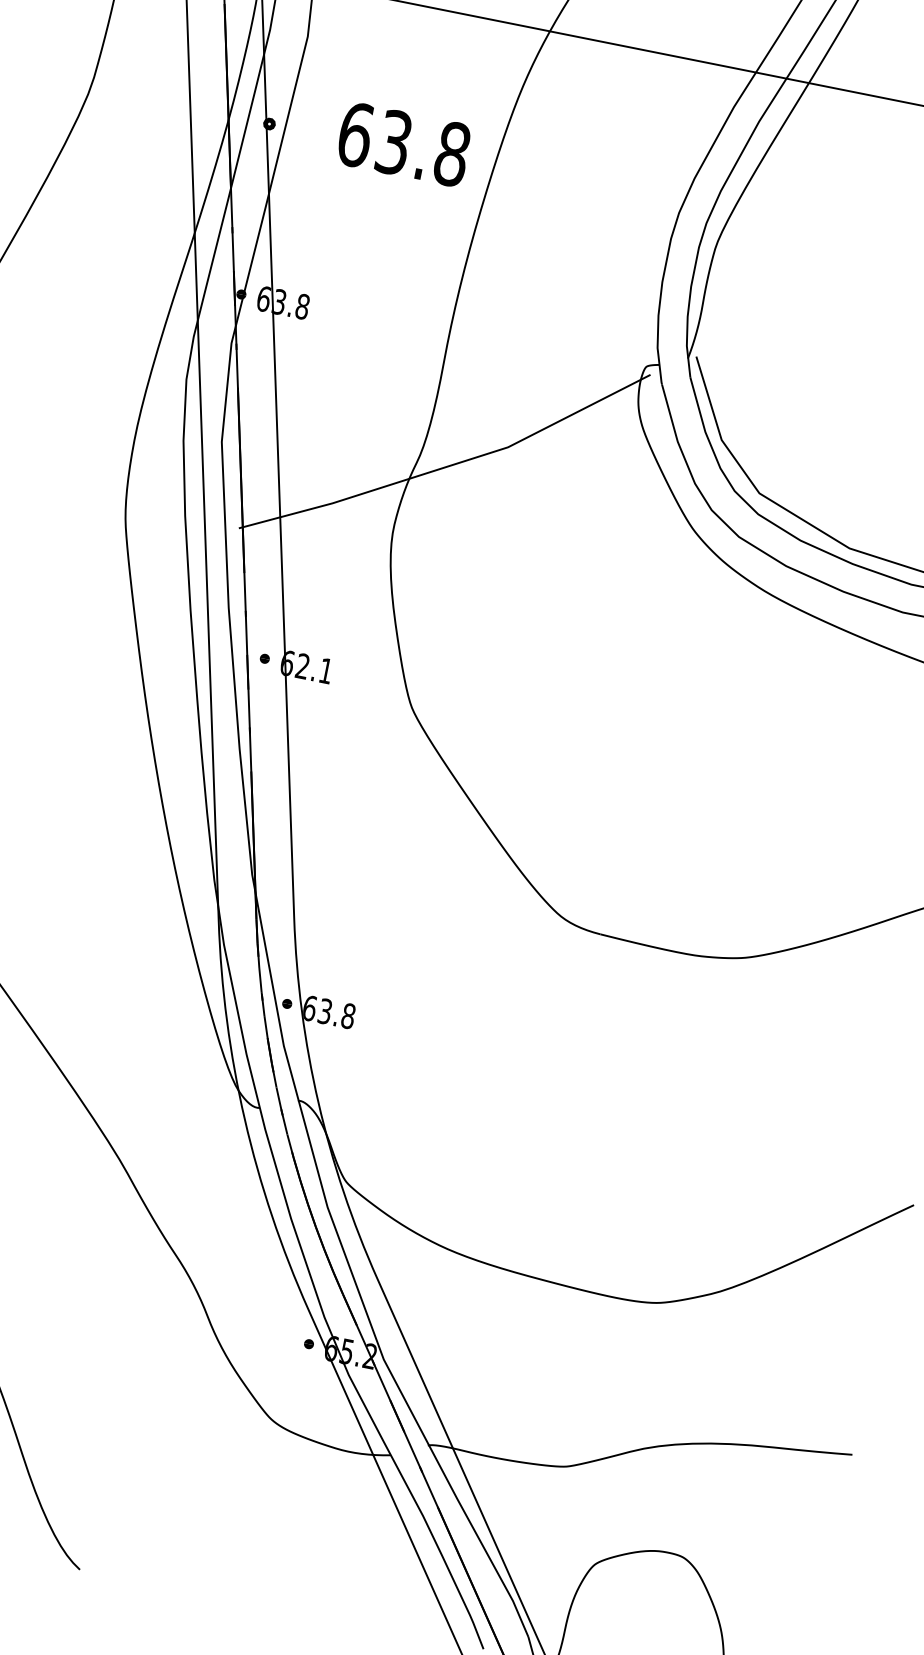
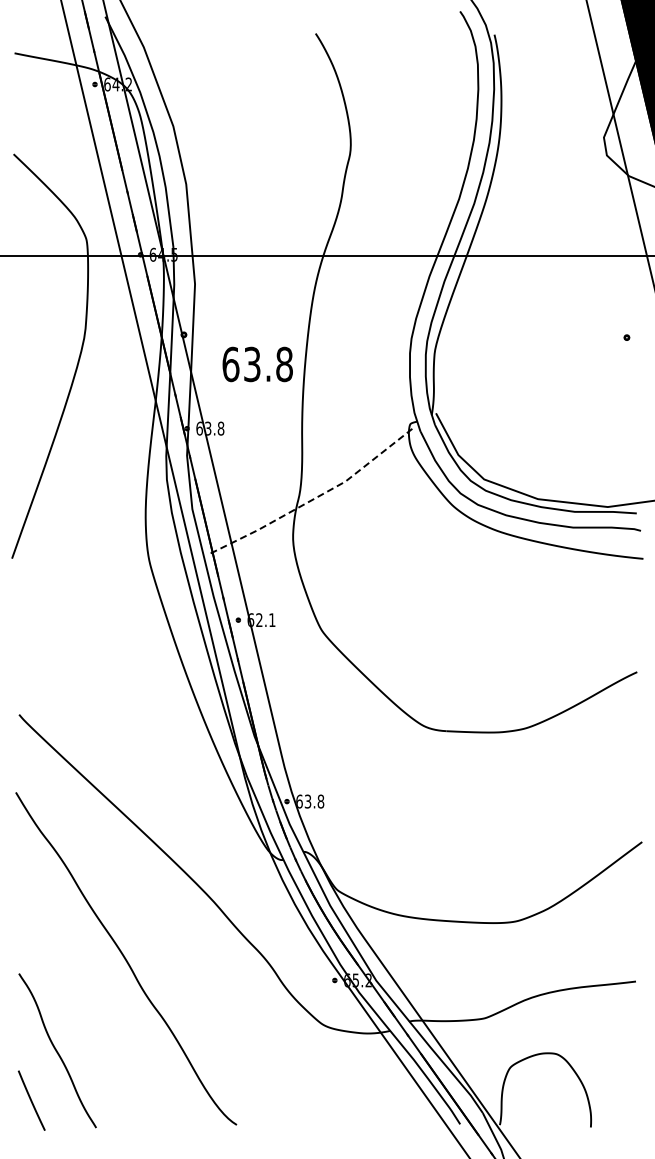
text: (403, 144) -> (257, 364), moved
line: (450, 465) -> (316, 497), solid -> dashed

